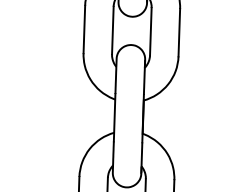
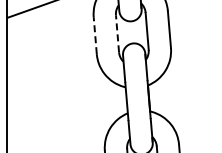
line: (84, 29) -> (95, 35), solid -> dashed
line: (112, 30) -> (117, 33), solid -> dashed

